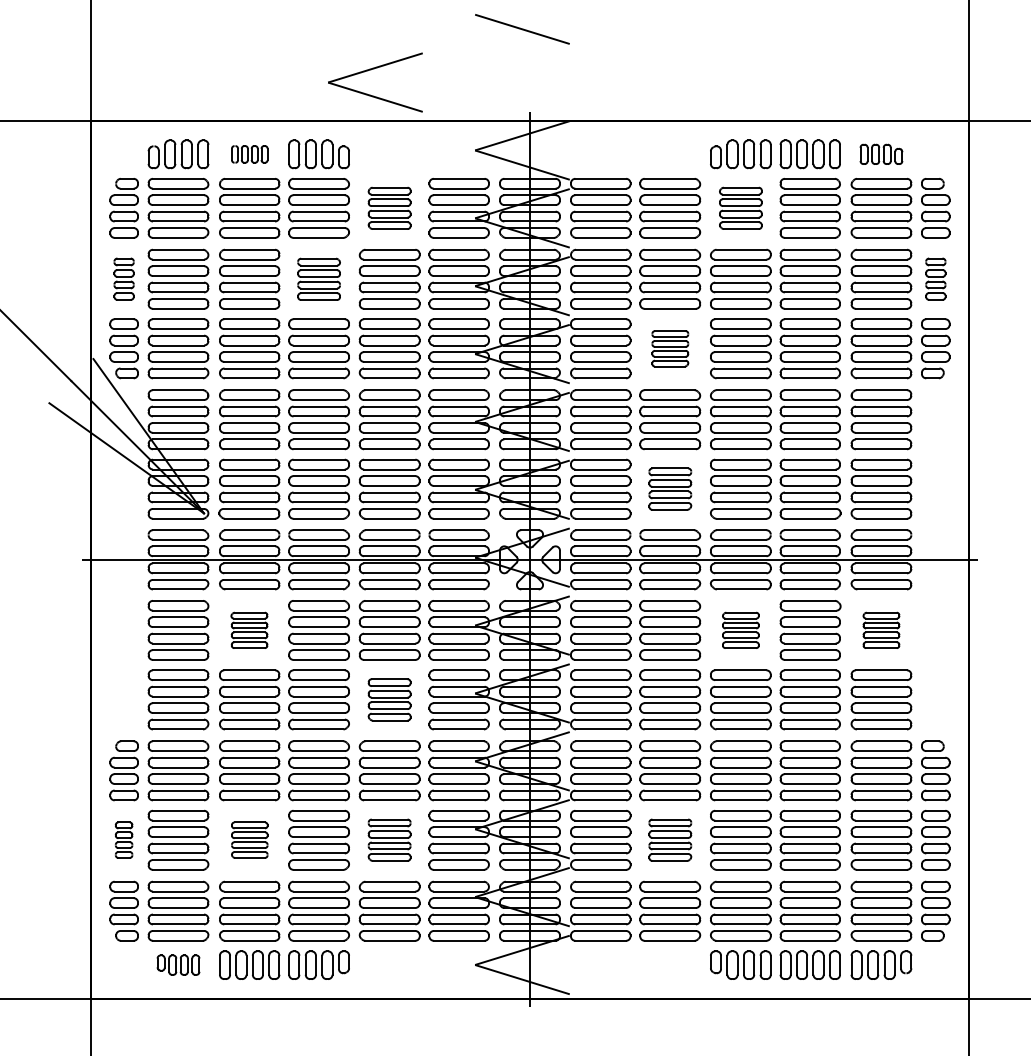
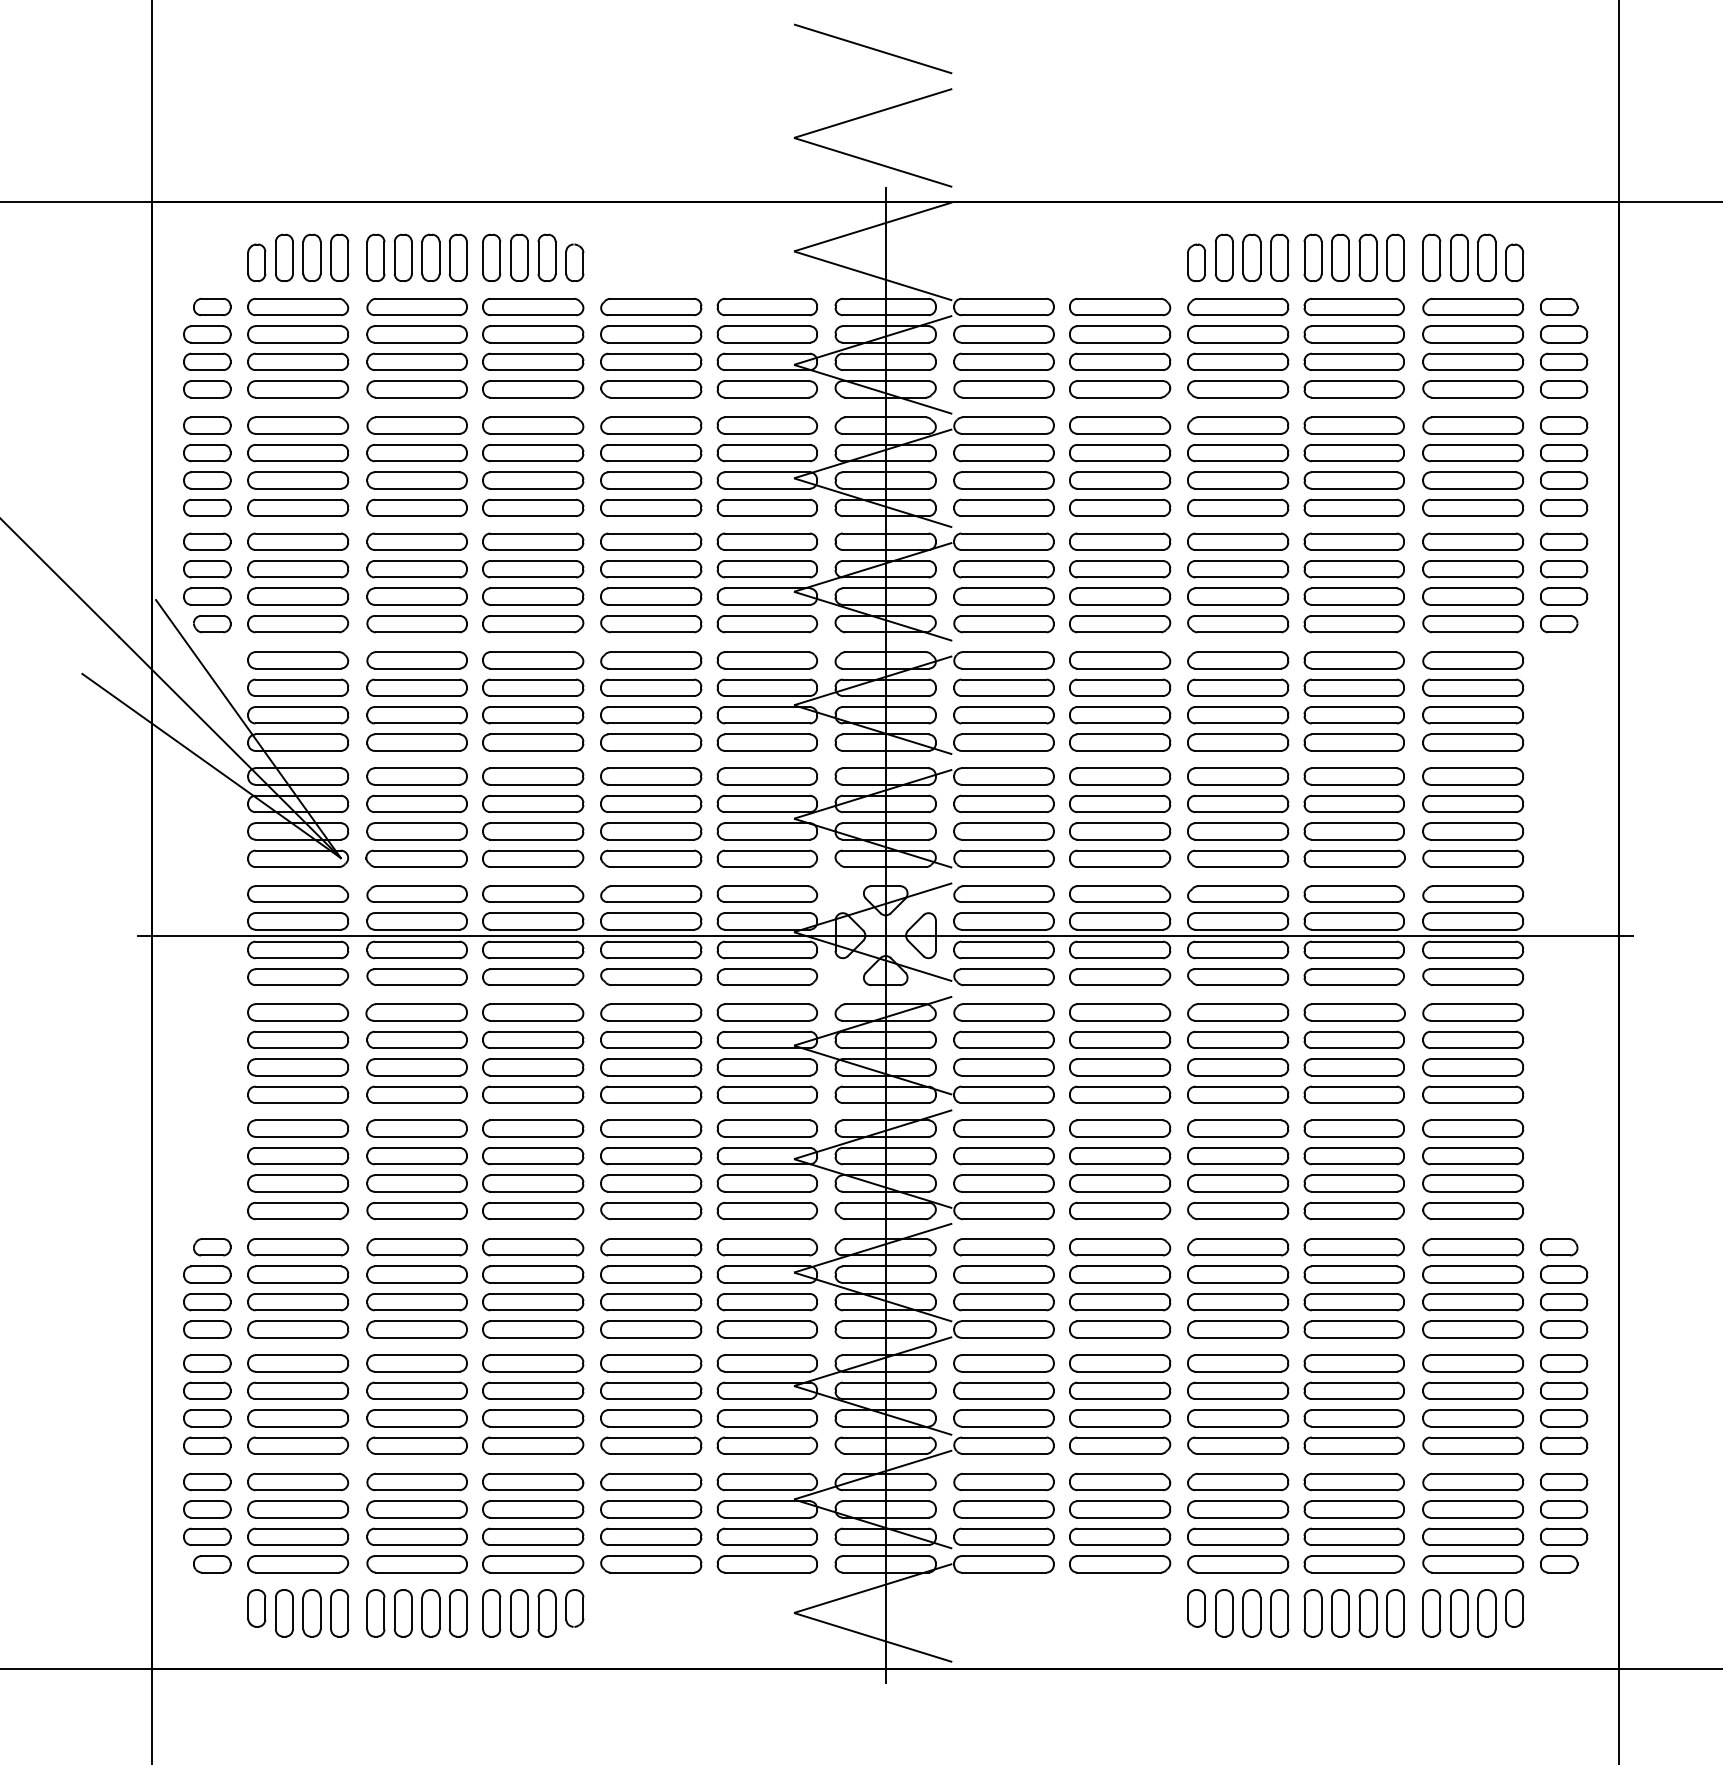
part: (371, 70) -> (866, 117), moved
part: (249, 154) -> (416, 258), size x1.67
part: (881, 154) -> (1473, 258), size x1.43
part: (389, 208) -> (650, 348), size x1.43
part: (740, 208) -> (1237, 348), size x1.43
part: (123, 278) -> (206, 465), size x1.43
part: (935, 278) -> (1563, 465), size x1.43
part: (318, 279) -> (532, 467), size x1.43
part: (670, 348) -> (1120, 582), size x1.67
part: (670, 488) -> (1120, 816), size x1.43
part: (249, 630) -> (416, 1053), size x1.67
part: (740, 630) -> (1237, 1053), size x1.67
part: (881, 630) -> (1473, 1053), size x1.67
part: (389, 699) -> (650, 1169), size x1.43
part: (123, 839) -> (206, 1403), size x1.67
part: (249, 839) -> (416, 1403), size x1.67
part: (389, 839) -> (650, 1403), size x1.43
part: (670, 839) -> (1120, 1403), size x1.43
part: (178, 964) -> (298, 1612), size x1.43

